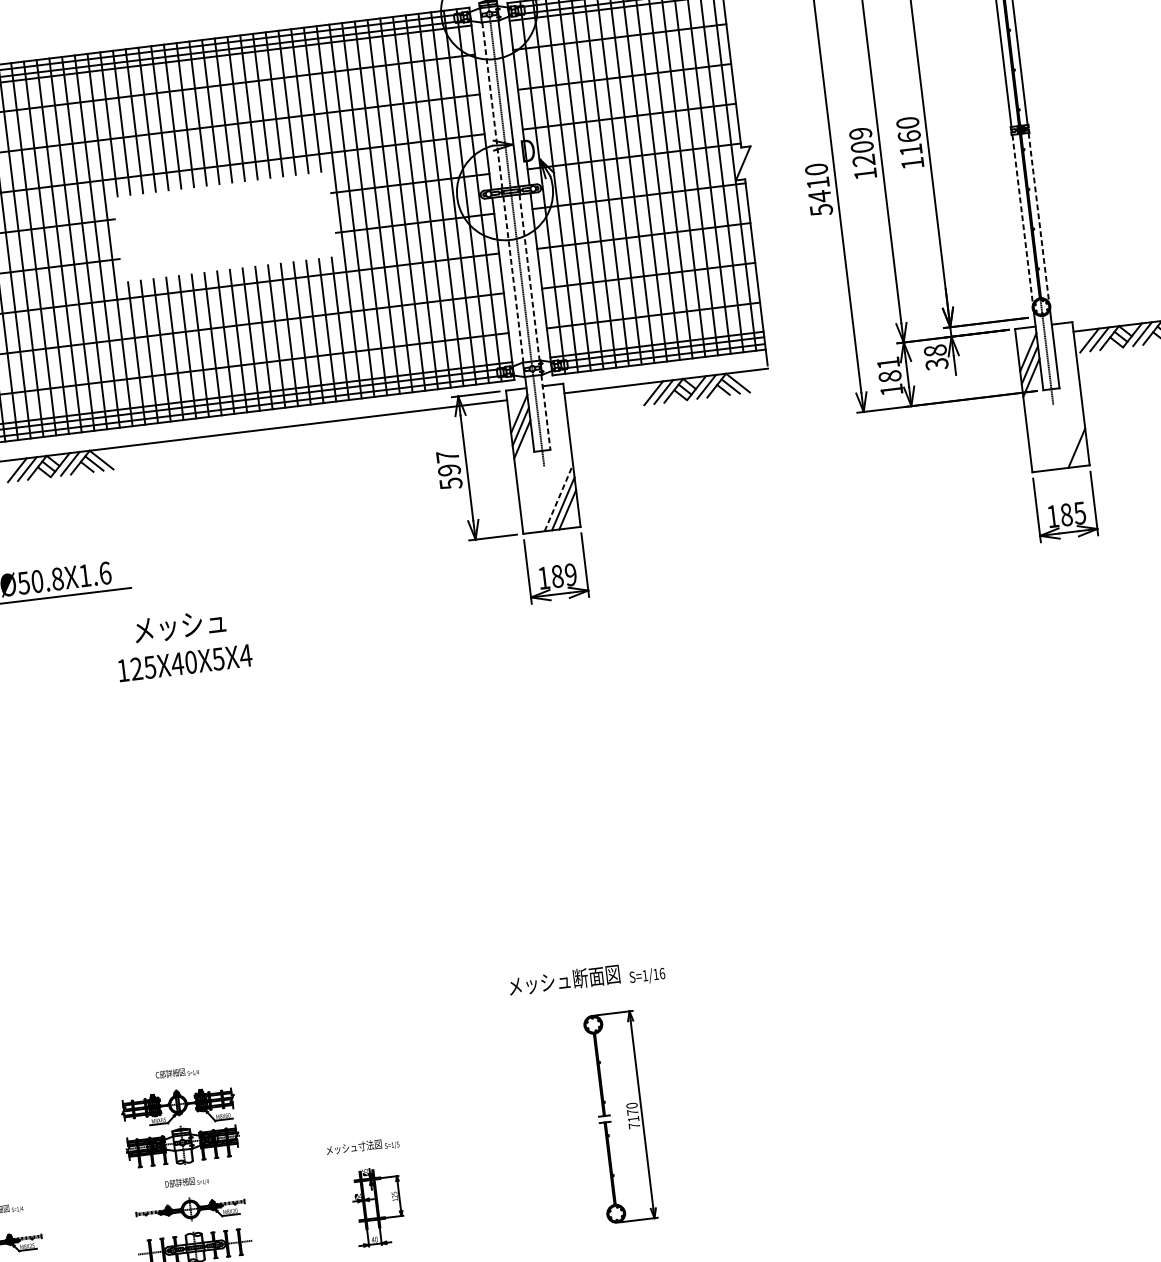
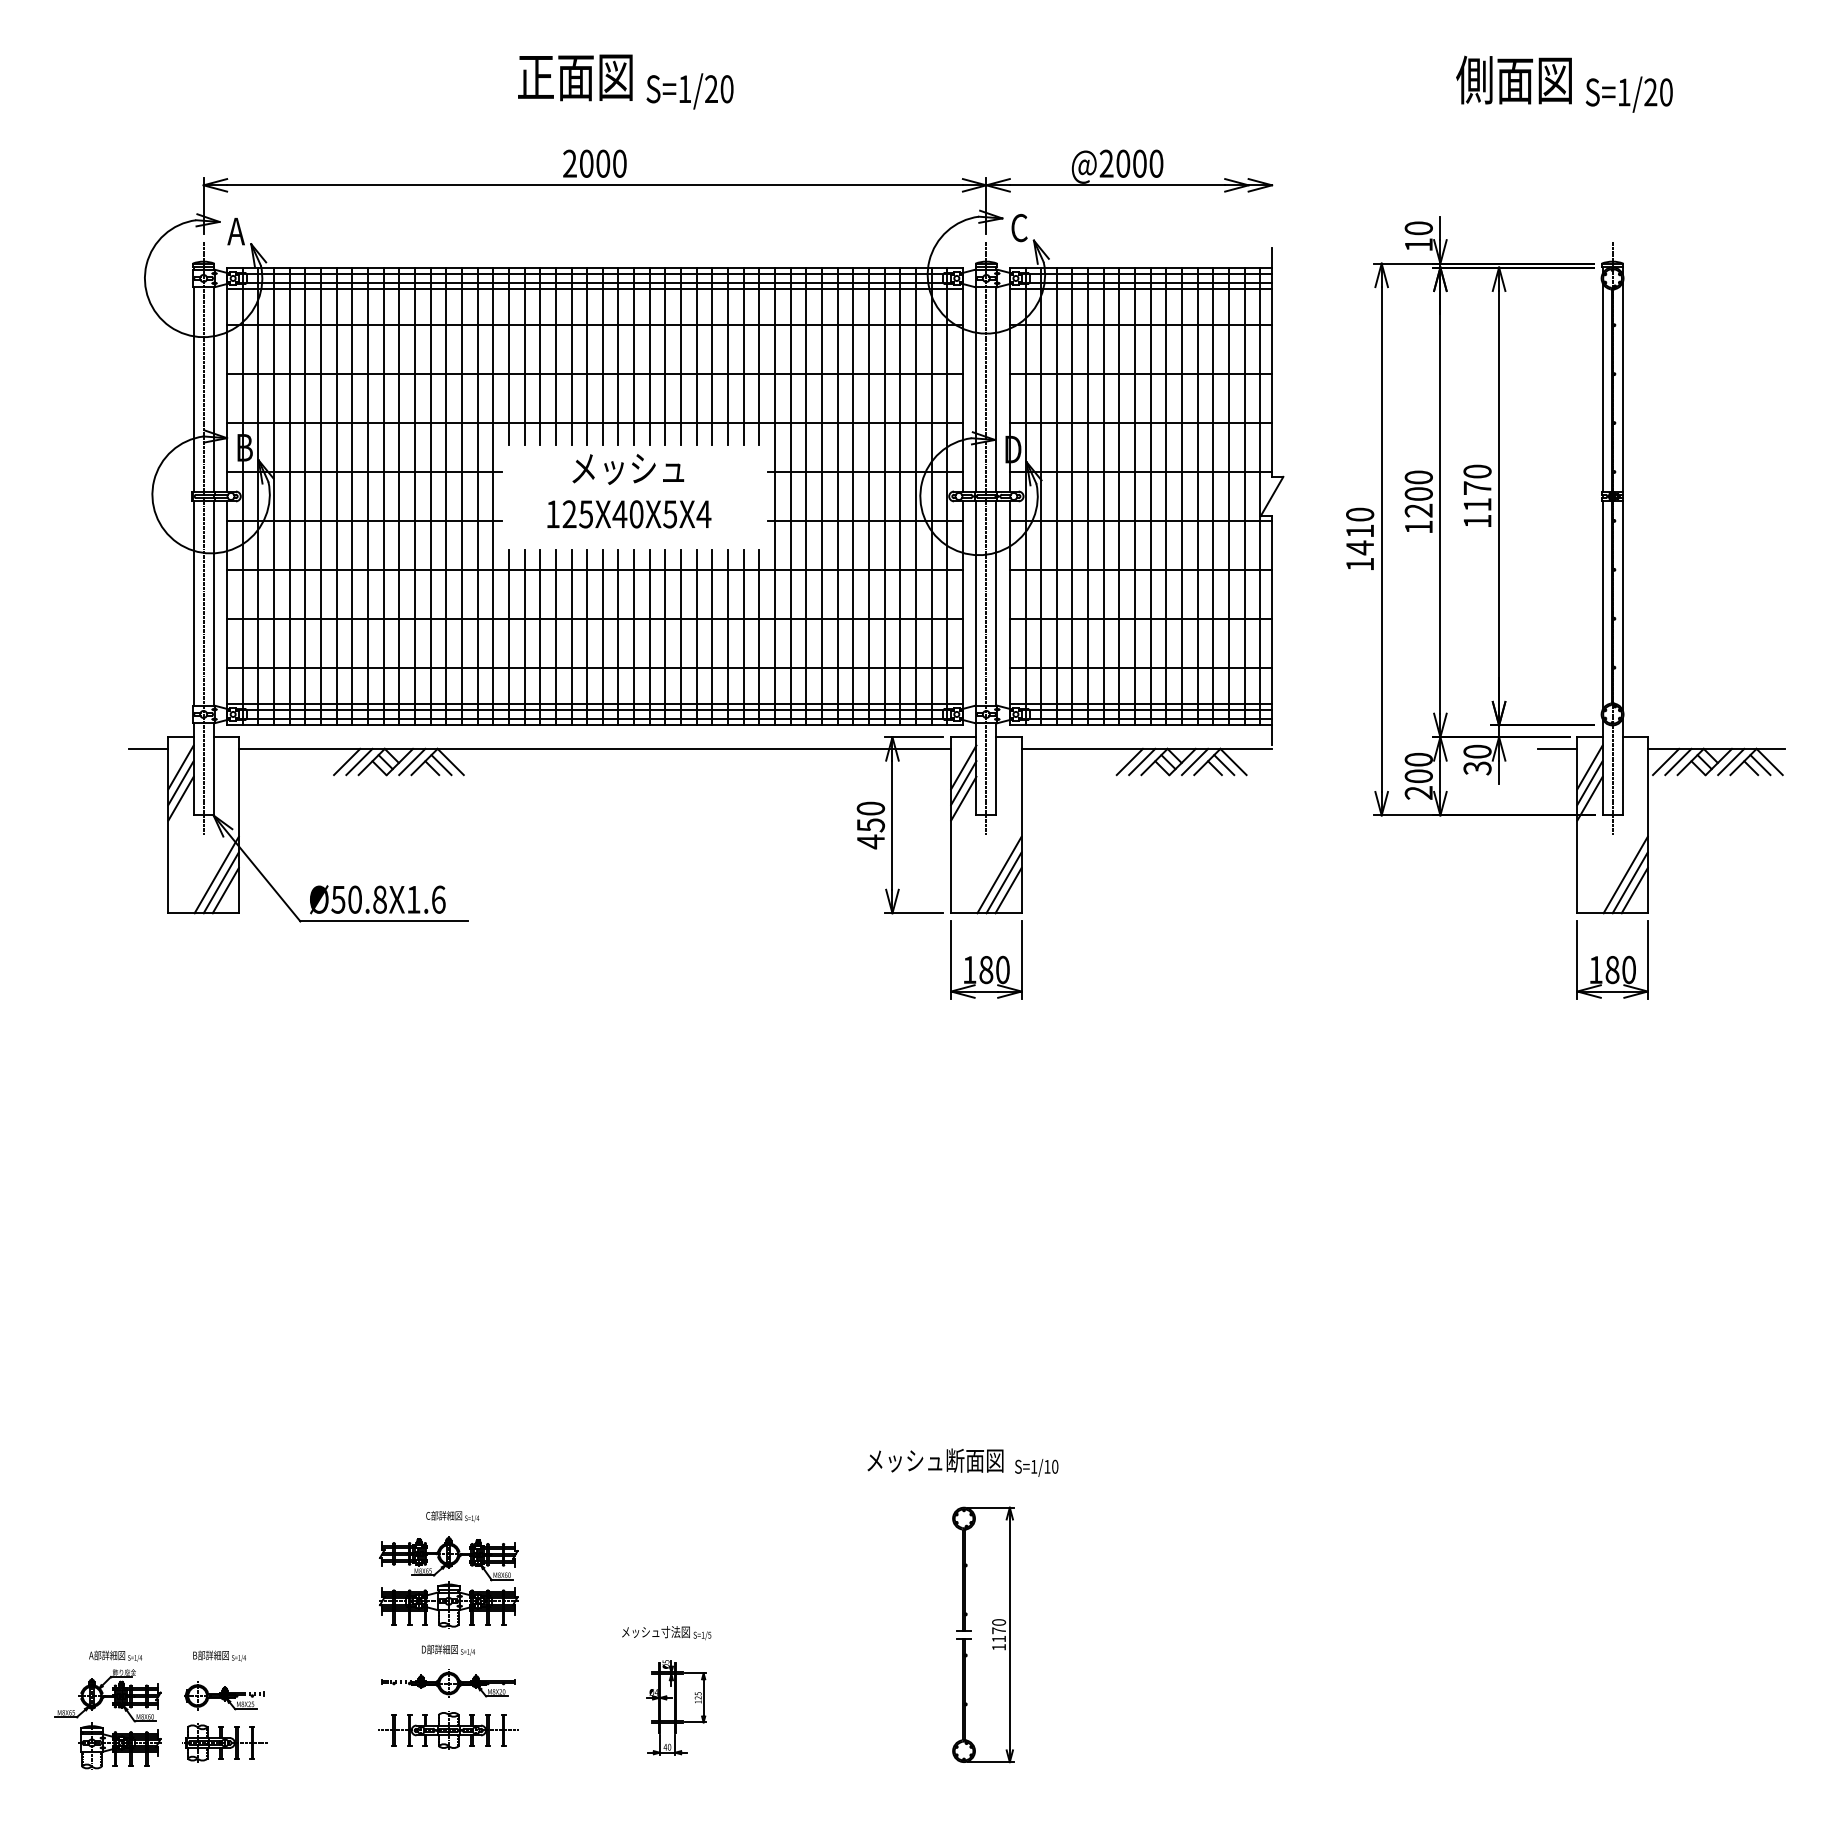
line: (492, 105) -> (976, 389), dashed -> solid
text: (860, 133) -> (1418, 477), 1209 -> 1200
text: (909, 135) -> (1477, 487), 1160 -> 1170
text: (821, 210) -> (1360, 564), 5410 -> 1410
line: (1038, 218) -> (1622, 606), dashed -> solid
line: (1022, 220) -> (1602, 606), dashed -> solid
line: (529, 278) -> (996, 604), dashed -> solid
line: (513, 280) -> (976, 604), dashed -> solid
line: (1000, 340) -> (1557, 748), added
text: (935, 350) -> (1477, 751), 38 -> 30
text: (889, 375) -> (1418, 775), 181 -> 200
line: (546, 412) -> (996, 769), dashed -> solid
line: (1067, 435) -> (1625, 874), added
line: (1071, 442) -> (1629, 882), added
text: (449, 470) -> (870, 825), 597 -> 450
line: (558, 497) -> (999, 874), dashed -> solid
text: (1079, 512) -> (1628, 969), 185 -> 180
text: (570, 574) -> (1002, 969), 189 -> 180
text: (183, 644) -> (629, 491), moved
text: (662, 973) -> (1055, 1466), S=1/16 -> S=1/10
text: (634, 1126) -> (998, 1647), 7170 -> 1170

